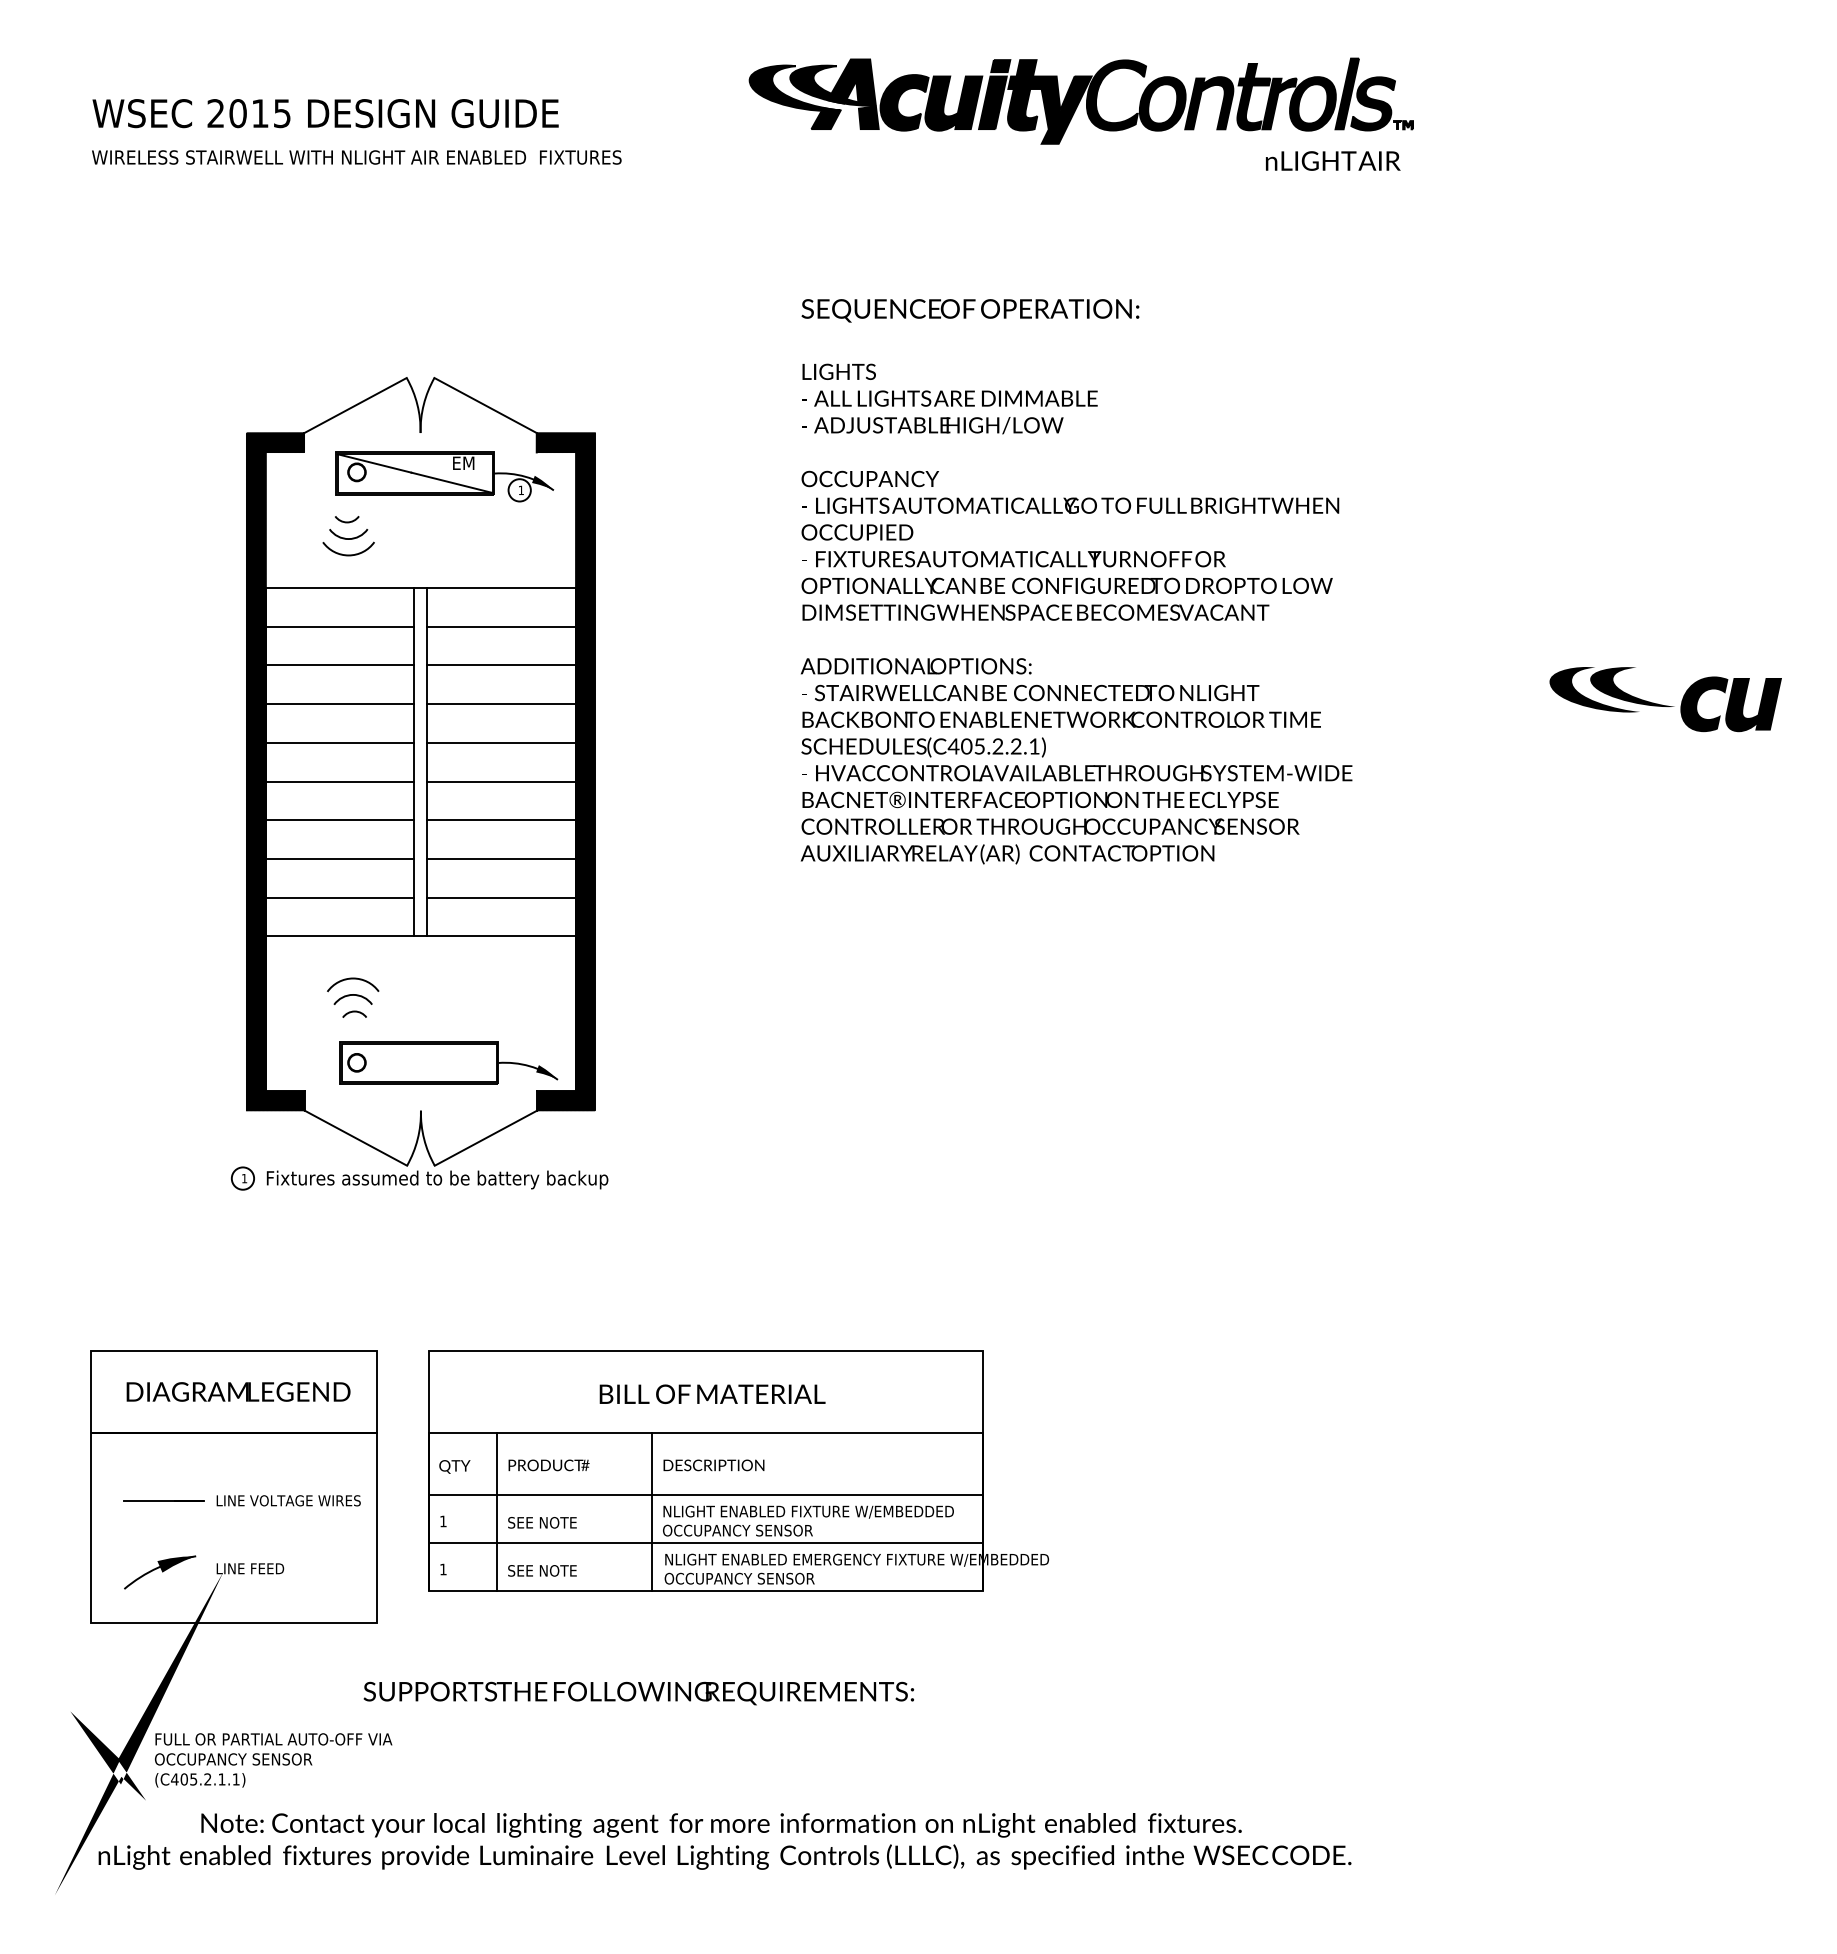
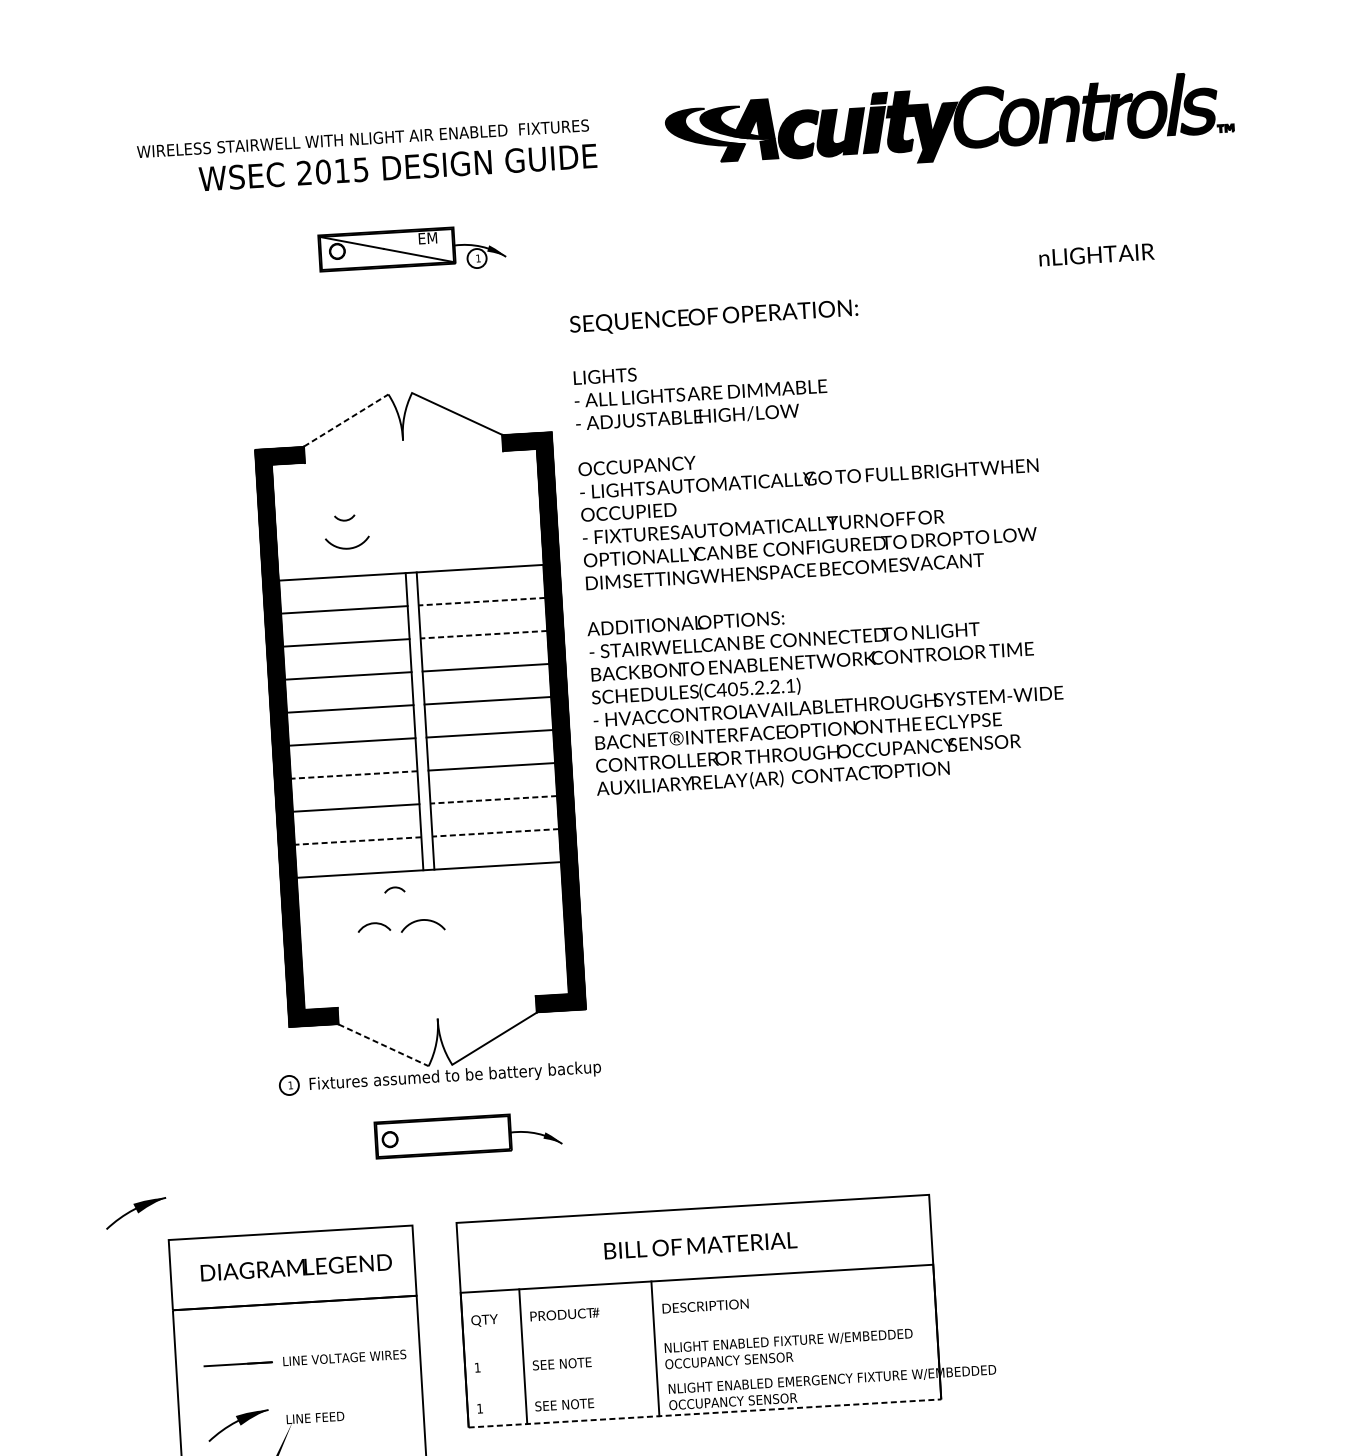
text: (325, 113) -> (397, 167), moved
text: (356, 157) -> (362, 138), moved
text: (1333, 160) -> (1097, 254), moved
line: (356, 405) -> (347, 420), solid -> dashed
part: (444, 476) -> (412, 250), moved
arc: (348, 538) -> (346, 534), removed
text: (1076, 581) -> (818, 543), moved
line: (501, 626) -> (481, 601), solid -> dashed
line: (501, 665) -> (483, 634), solid -> dashed
line: (339, 820) -> (353, 775), solid -> dashed
line: (501, 858) -> (493, 799), solid -> dashed
line: (339, 897) -> (357, 840), solid -> dashed
line: (501, 897) -> (495, 832), solid -> dashed
arc: (353, 979) -> (422, 920), moved
arc: (354, 1012) -> (394, 888), moved
part: (448, 1062) -> (468, 1134), moved
line: (356, 1138) -> (384, 1045), solid -> dashed
part: (55, 1317) -> (136, 1213), added
line: (705, 1494) -> (699, 1331), removed
line: (705, 1542) -> (702, 1372), removed
line: (706, 1590) -> (705, 1413), solid -> dashed

